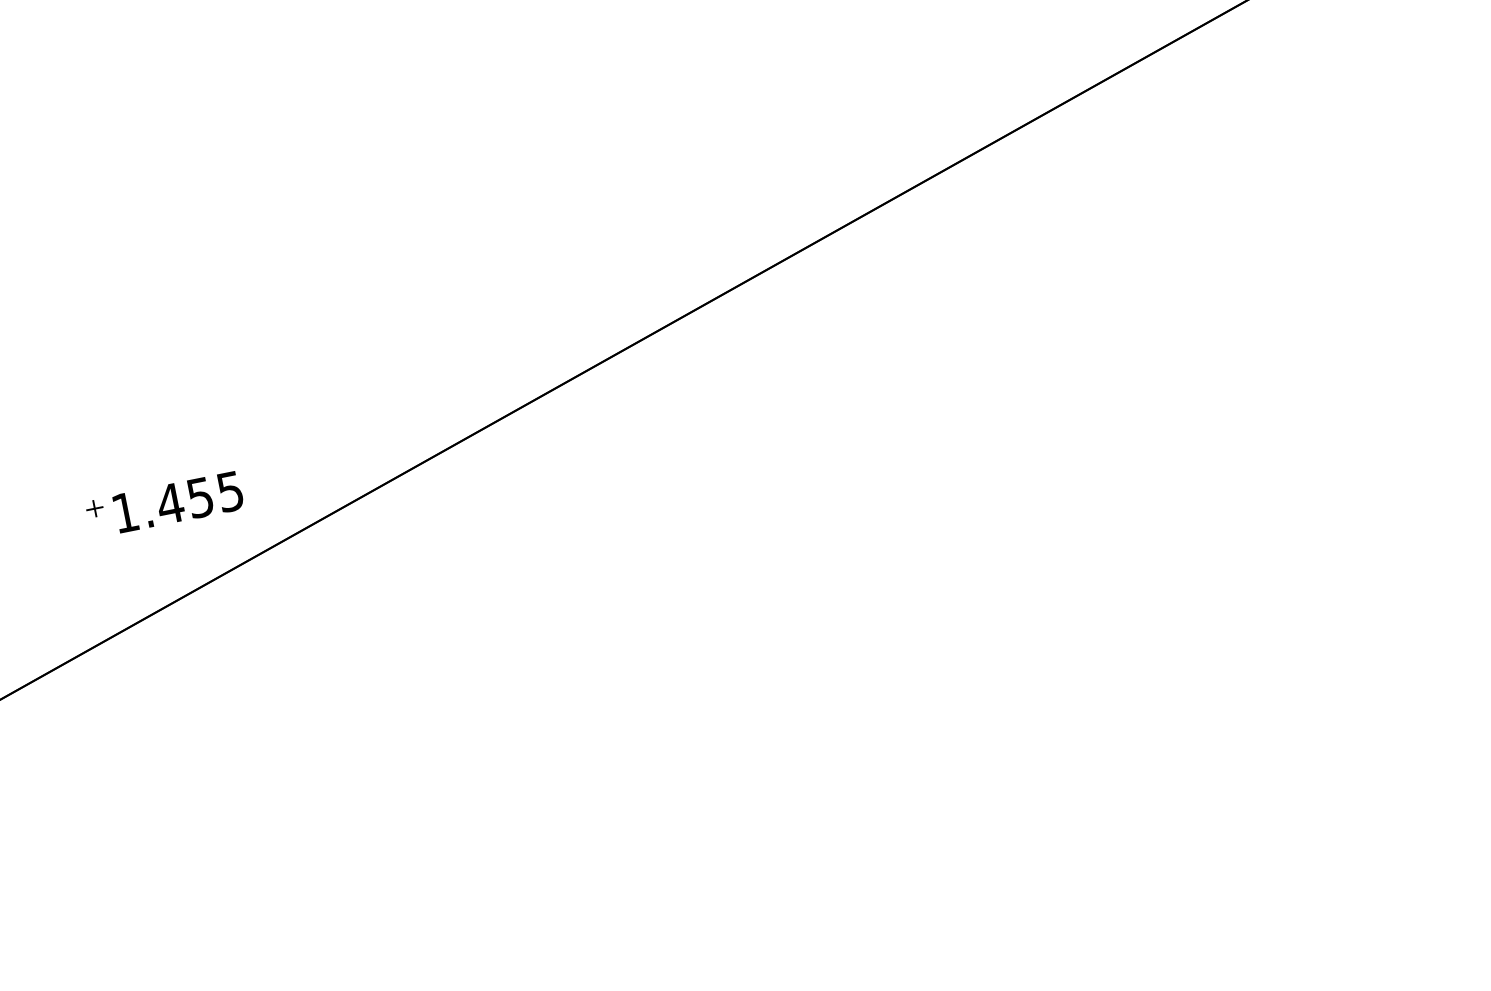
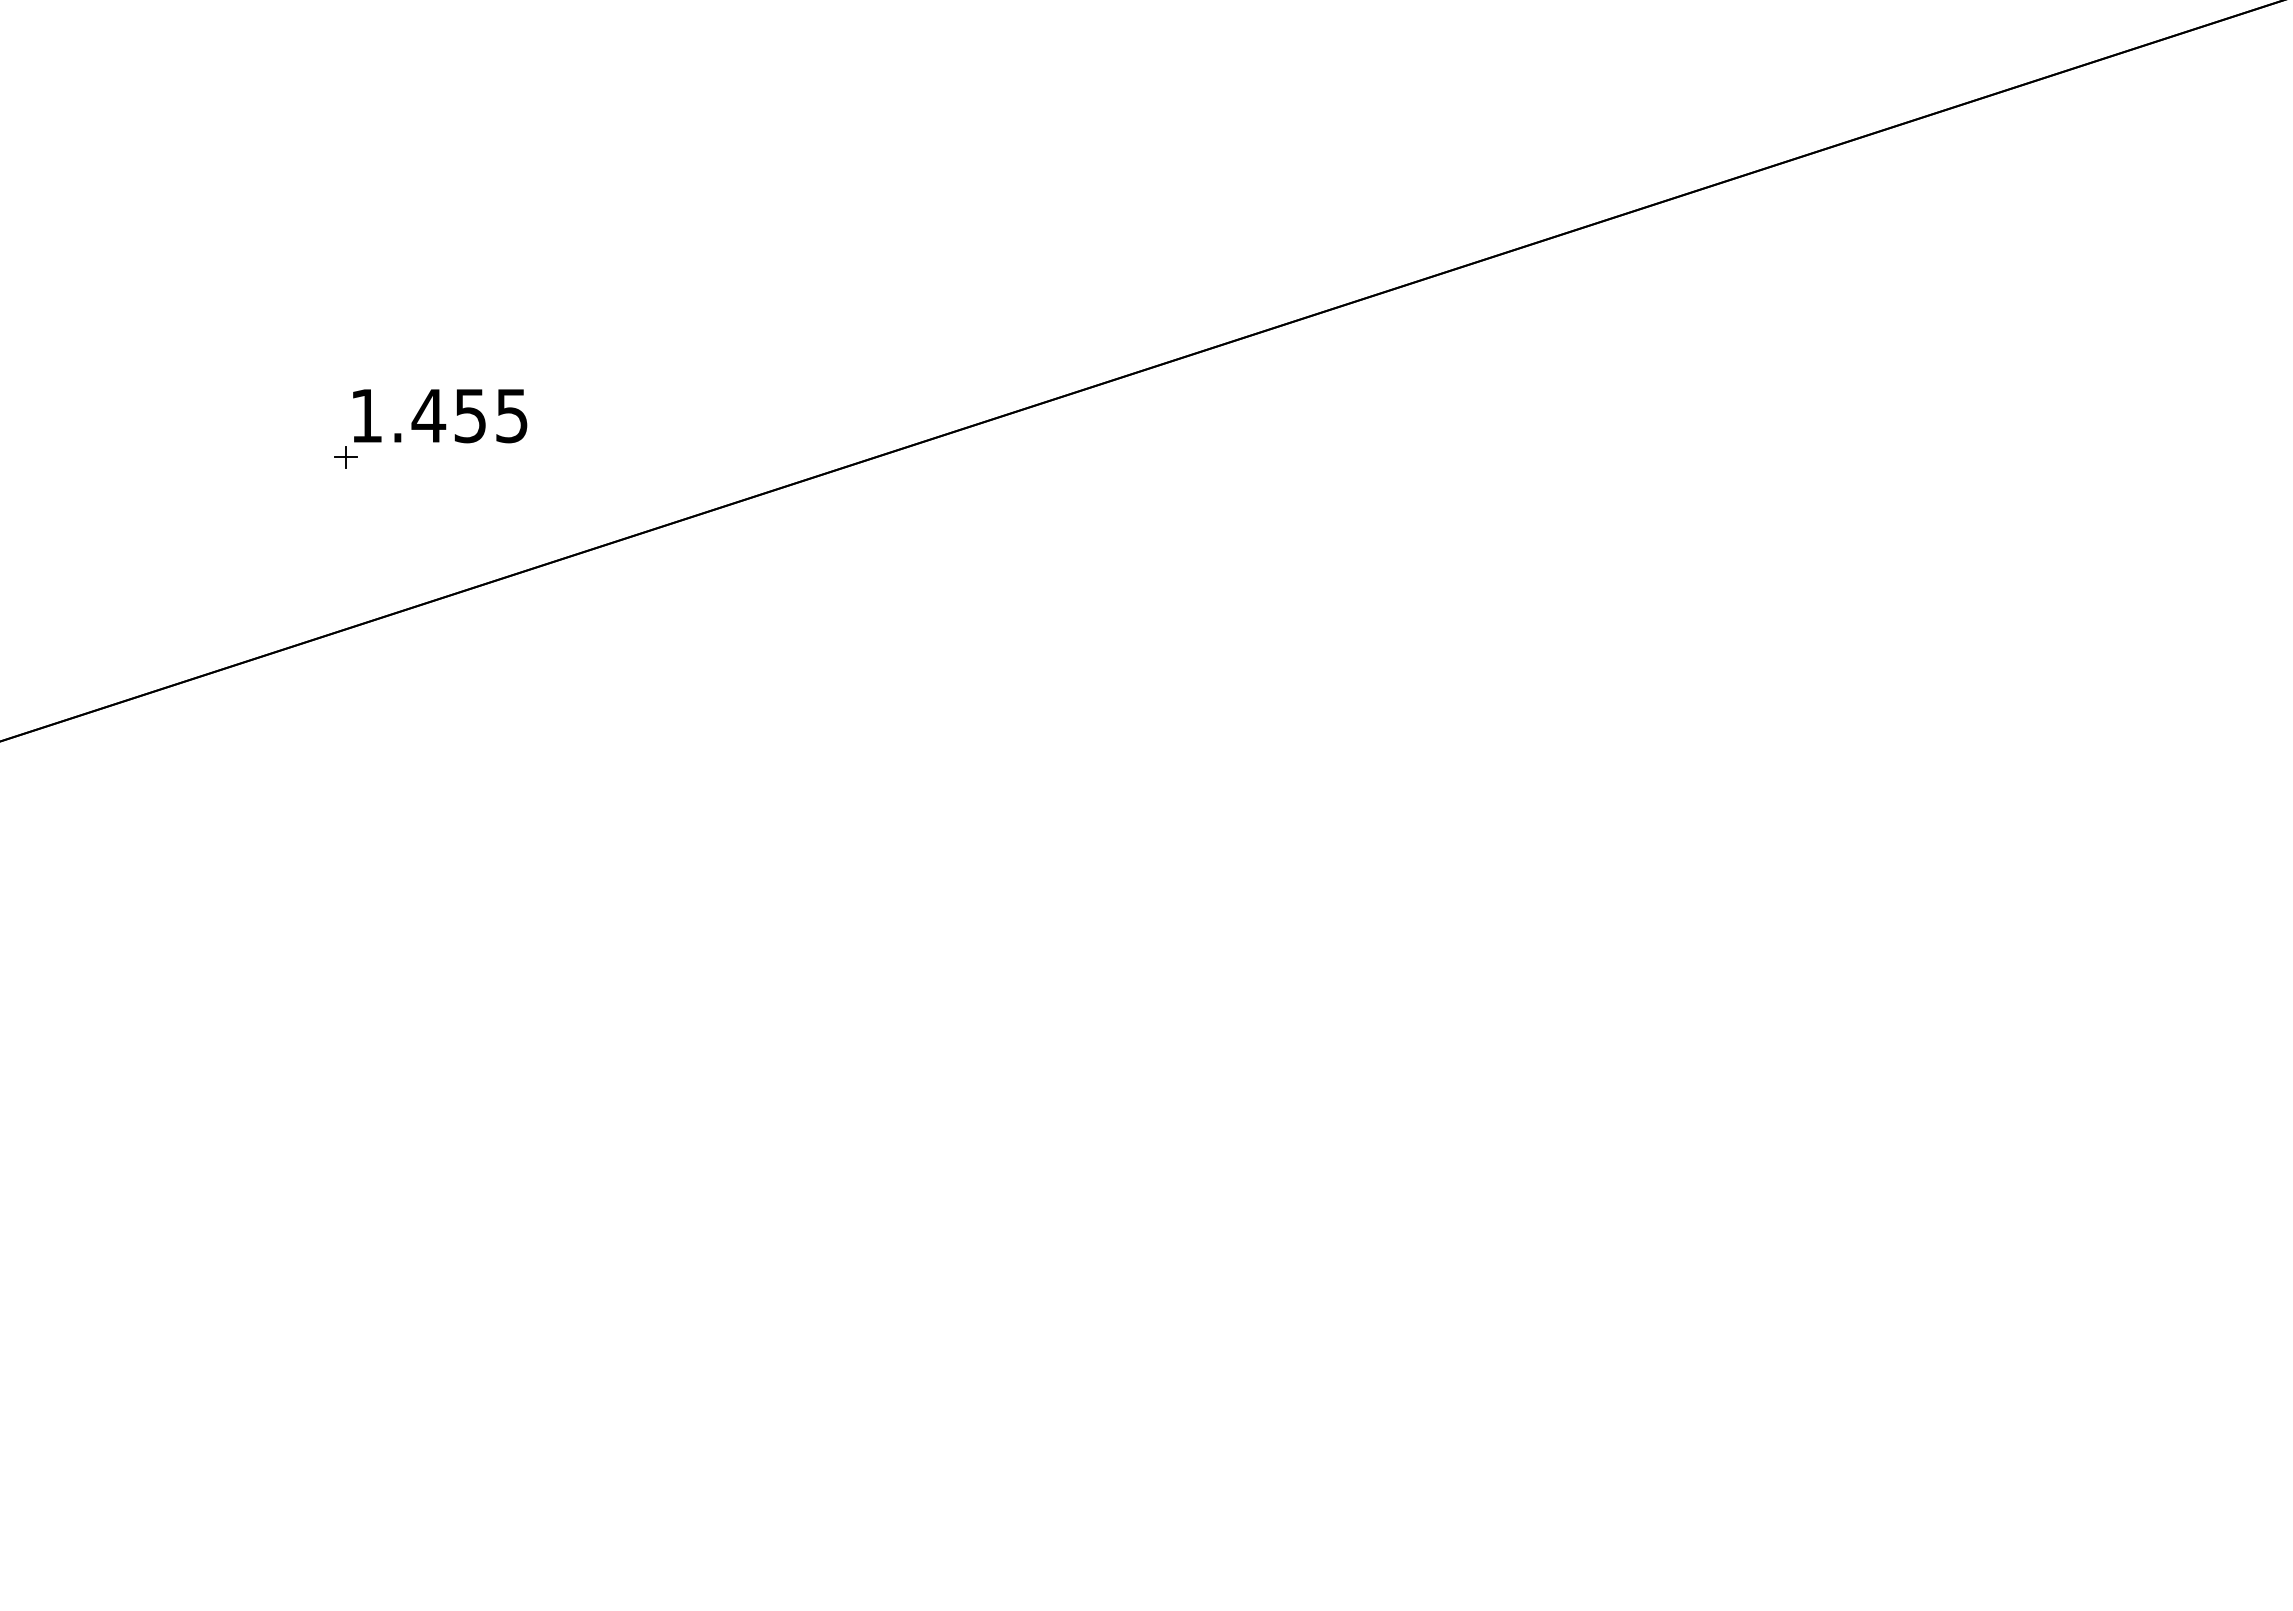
text: (178, 502) -> (440, 416), moved

